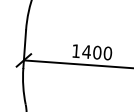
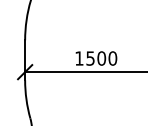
text: (86, 51) -> (90, 58), 1400 -> 1500

